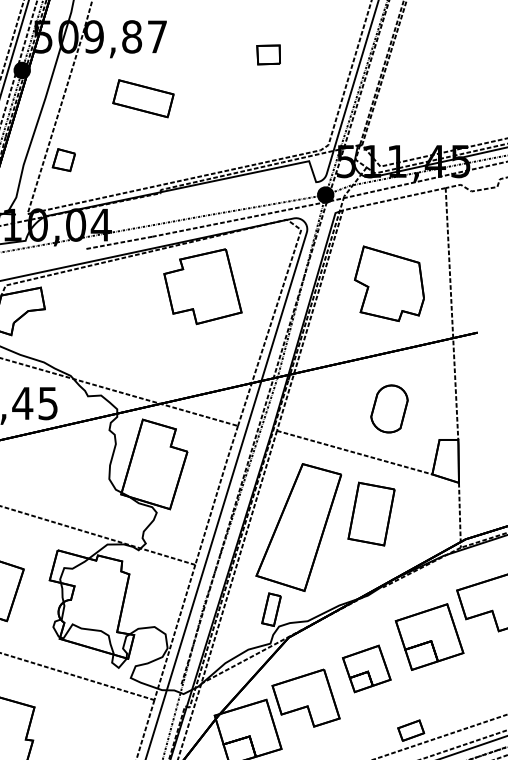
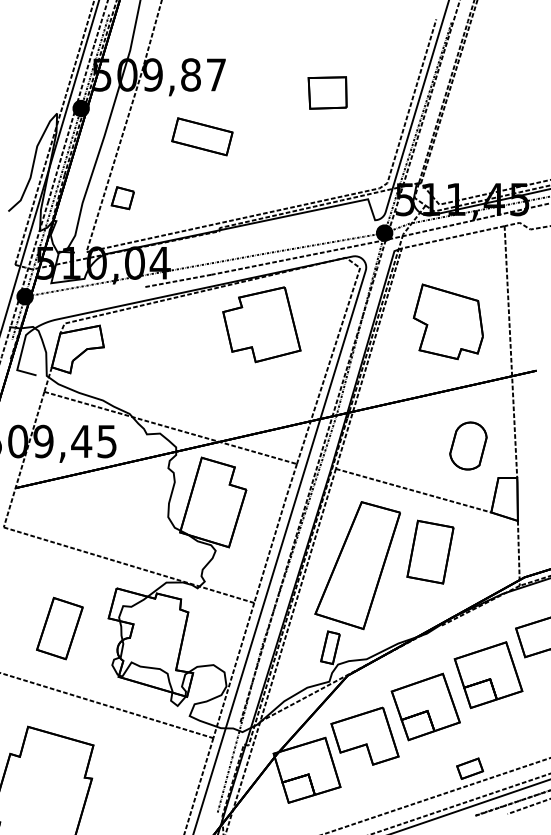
part: (268, 54) -> (327, 92), size x1.67
part: (389, 408) -> (468, 445), moved
part: (366, 668) -> (425, 706), size x1.43

